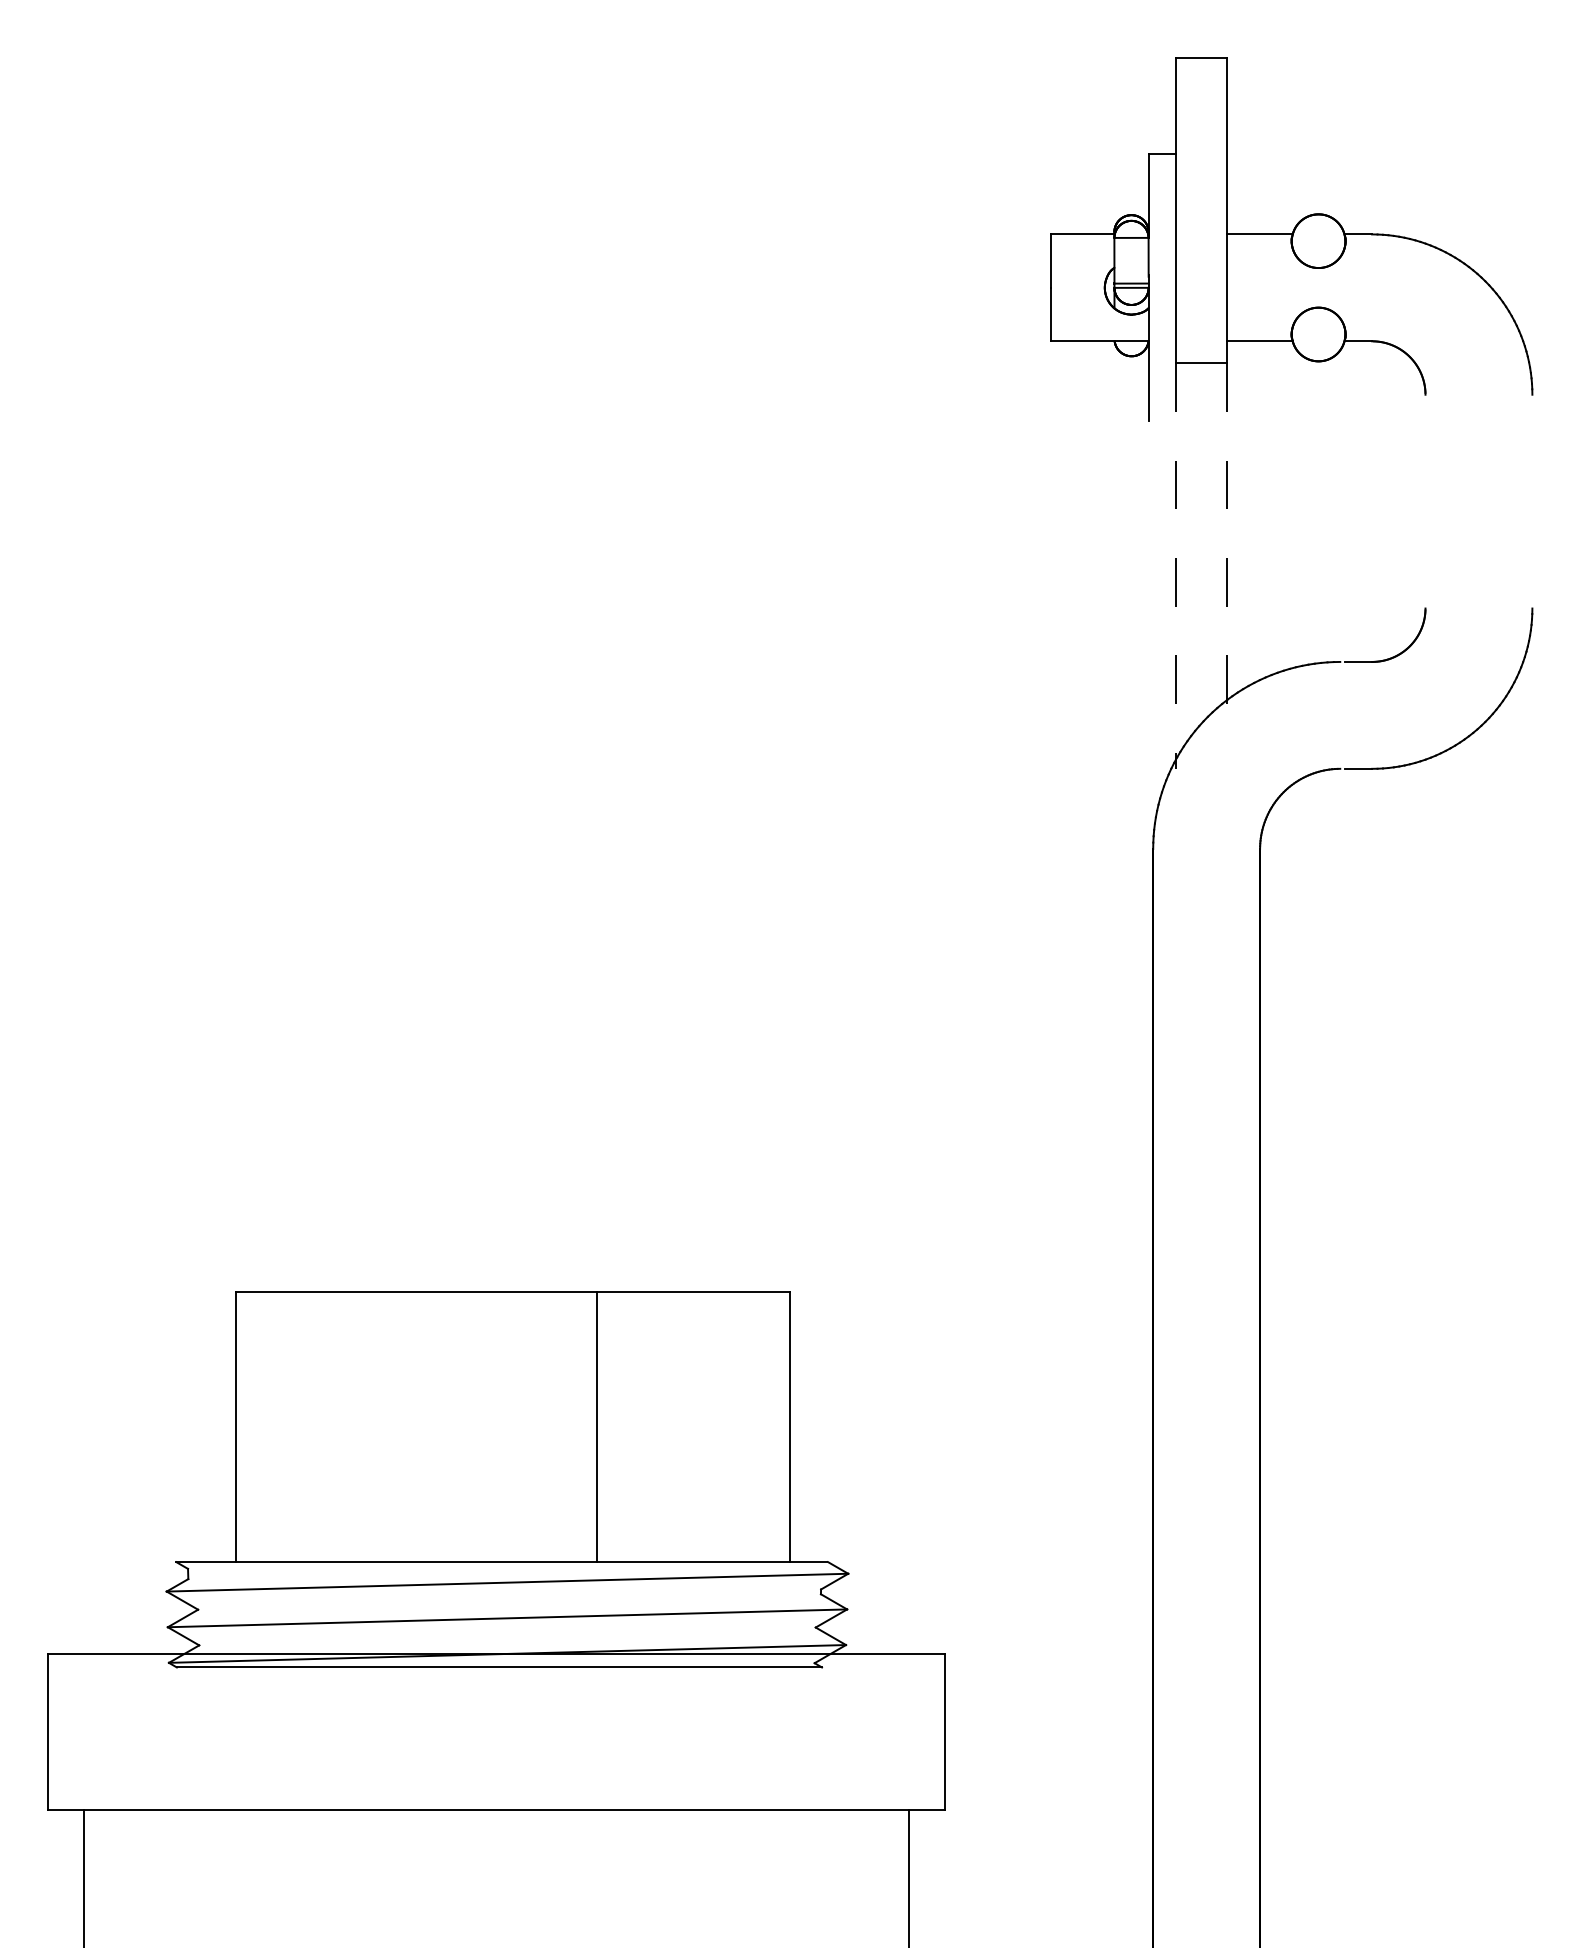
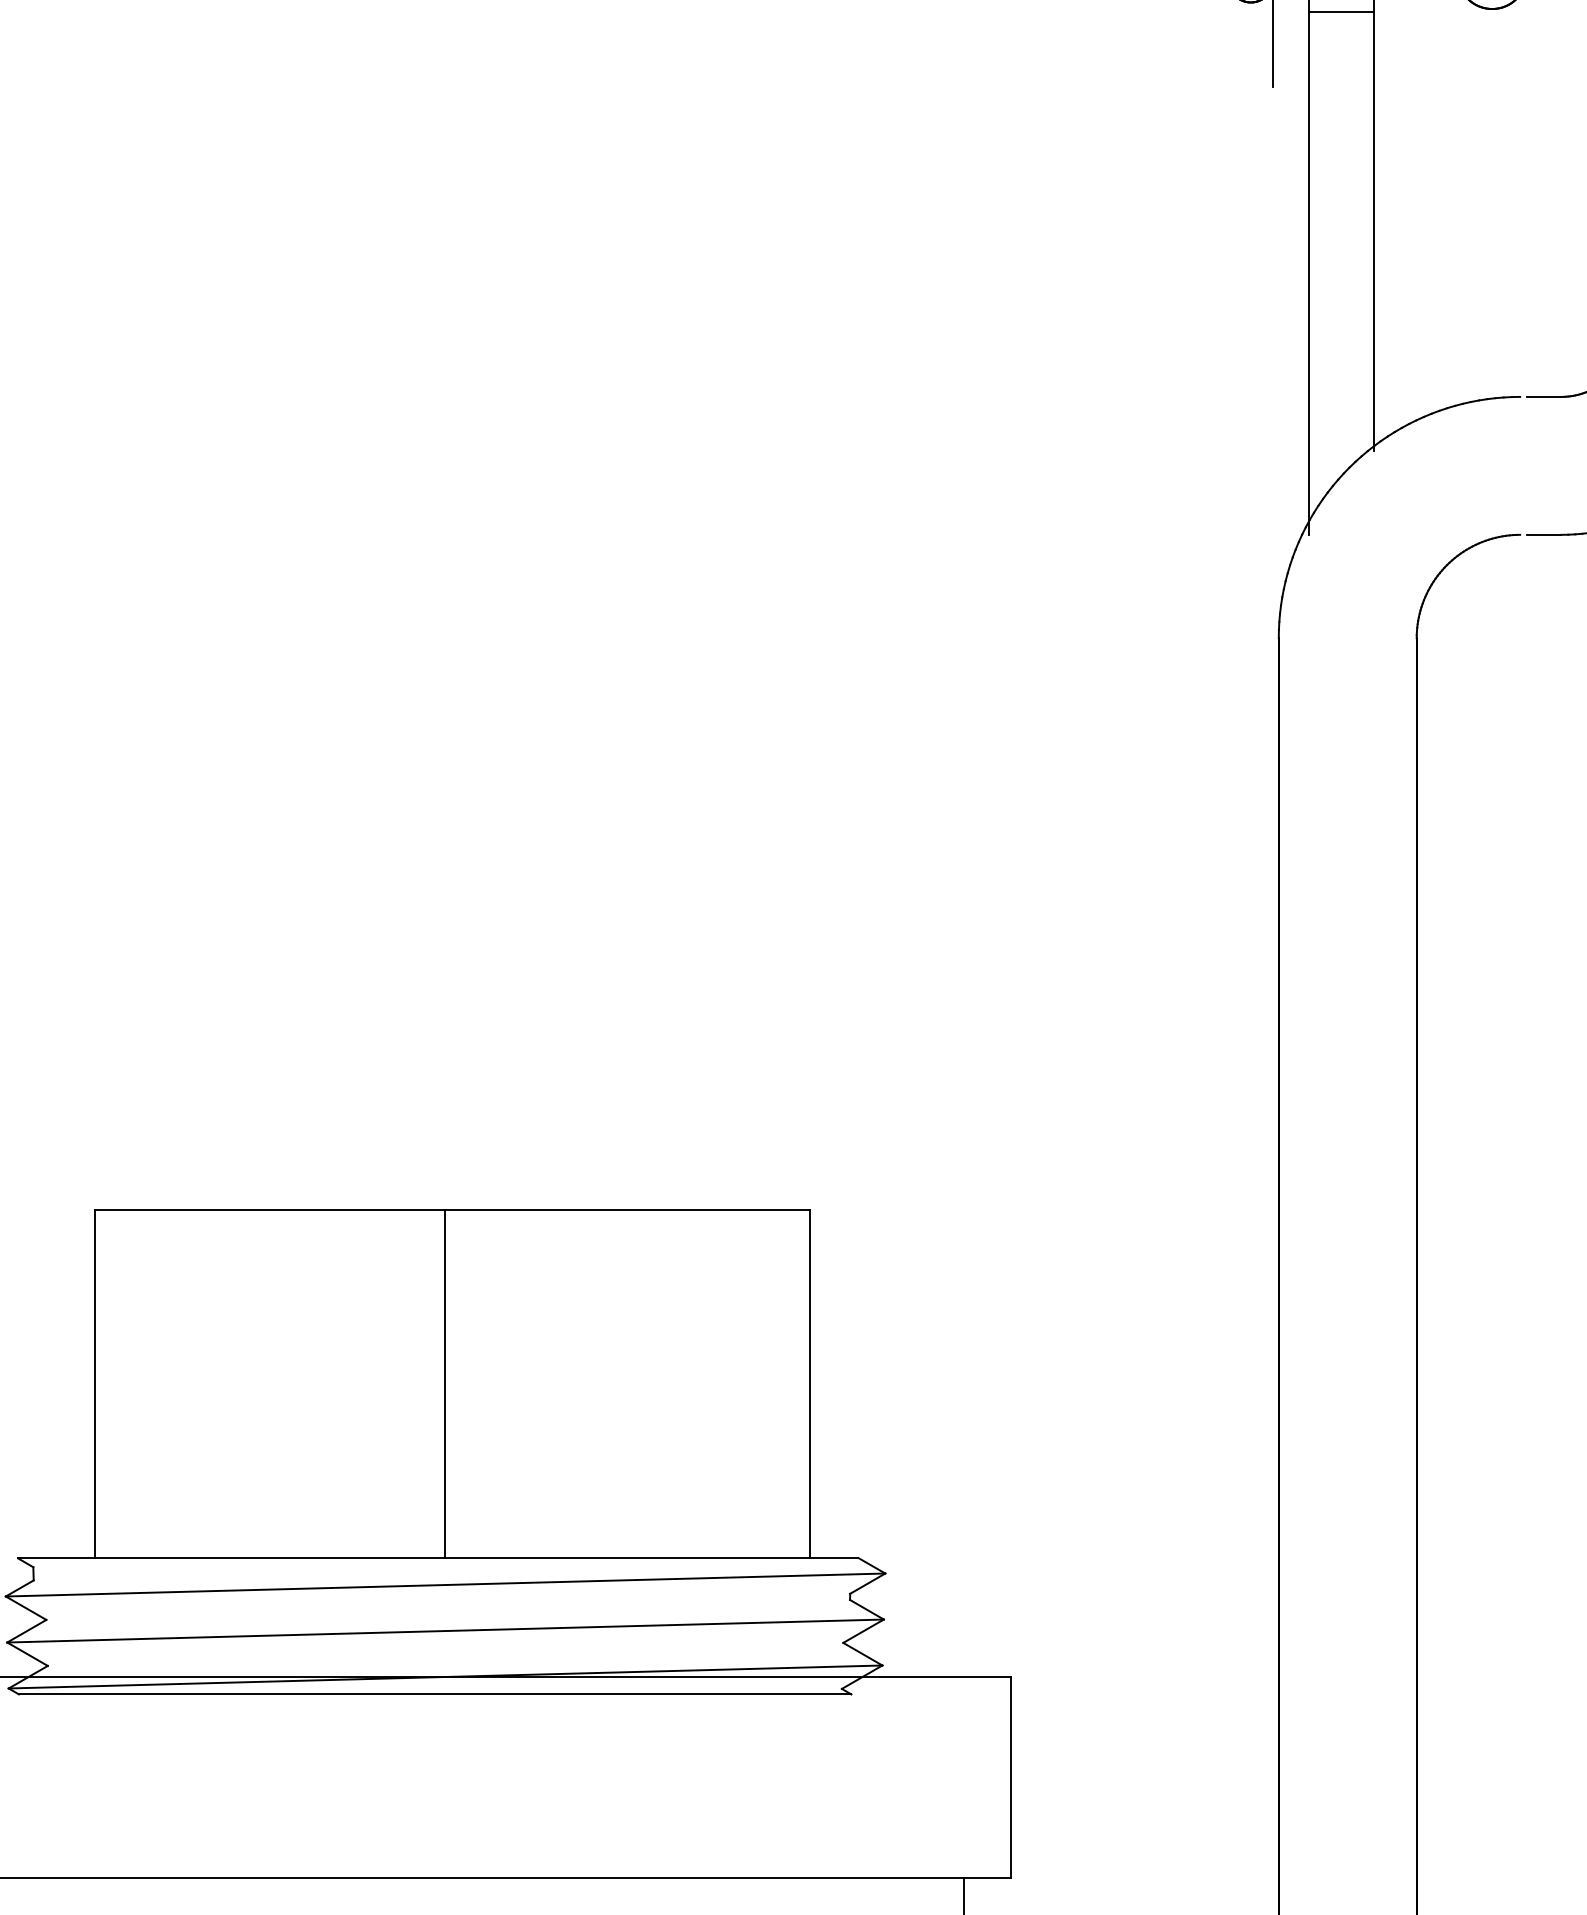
line: (1227, 534) -> (1374, 232), dashed -> solid
line: (1176, 566) -> (1308, 273), dashed -> solid
line: (597, 1426) -> (445, 1383), moved

